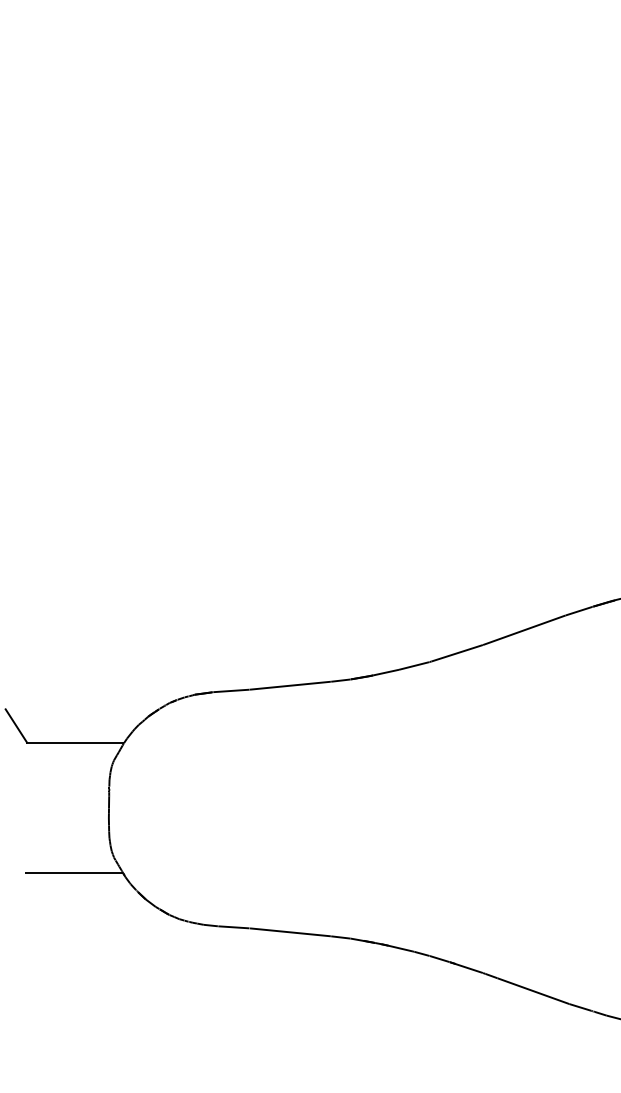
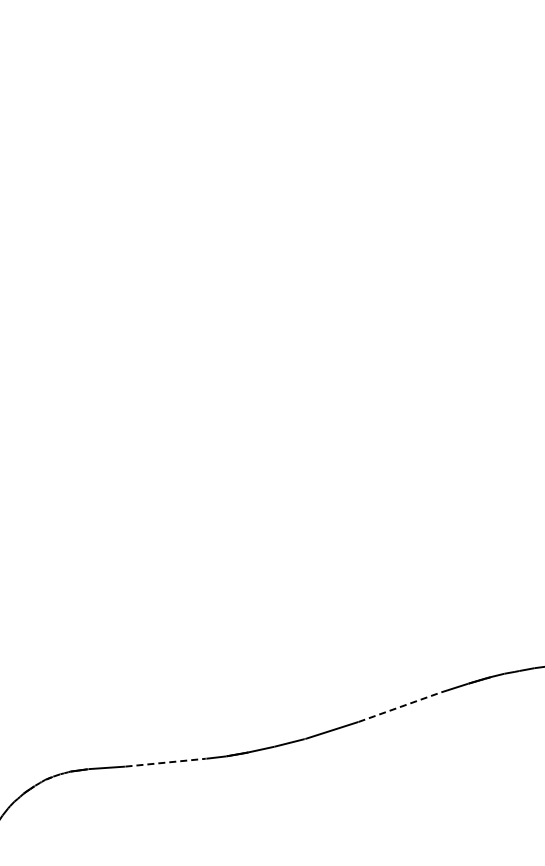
line: (524, 630) -> (400, 707), solid -> dashed
line: (290, 685) -> (166, 762), solid -> dashed

